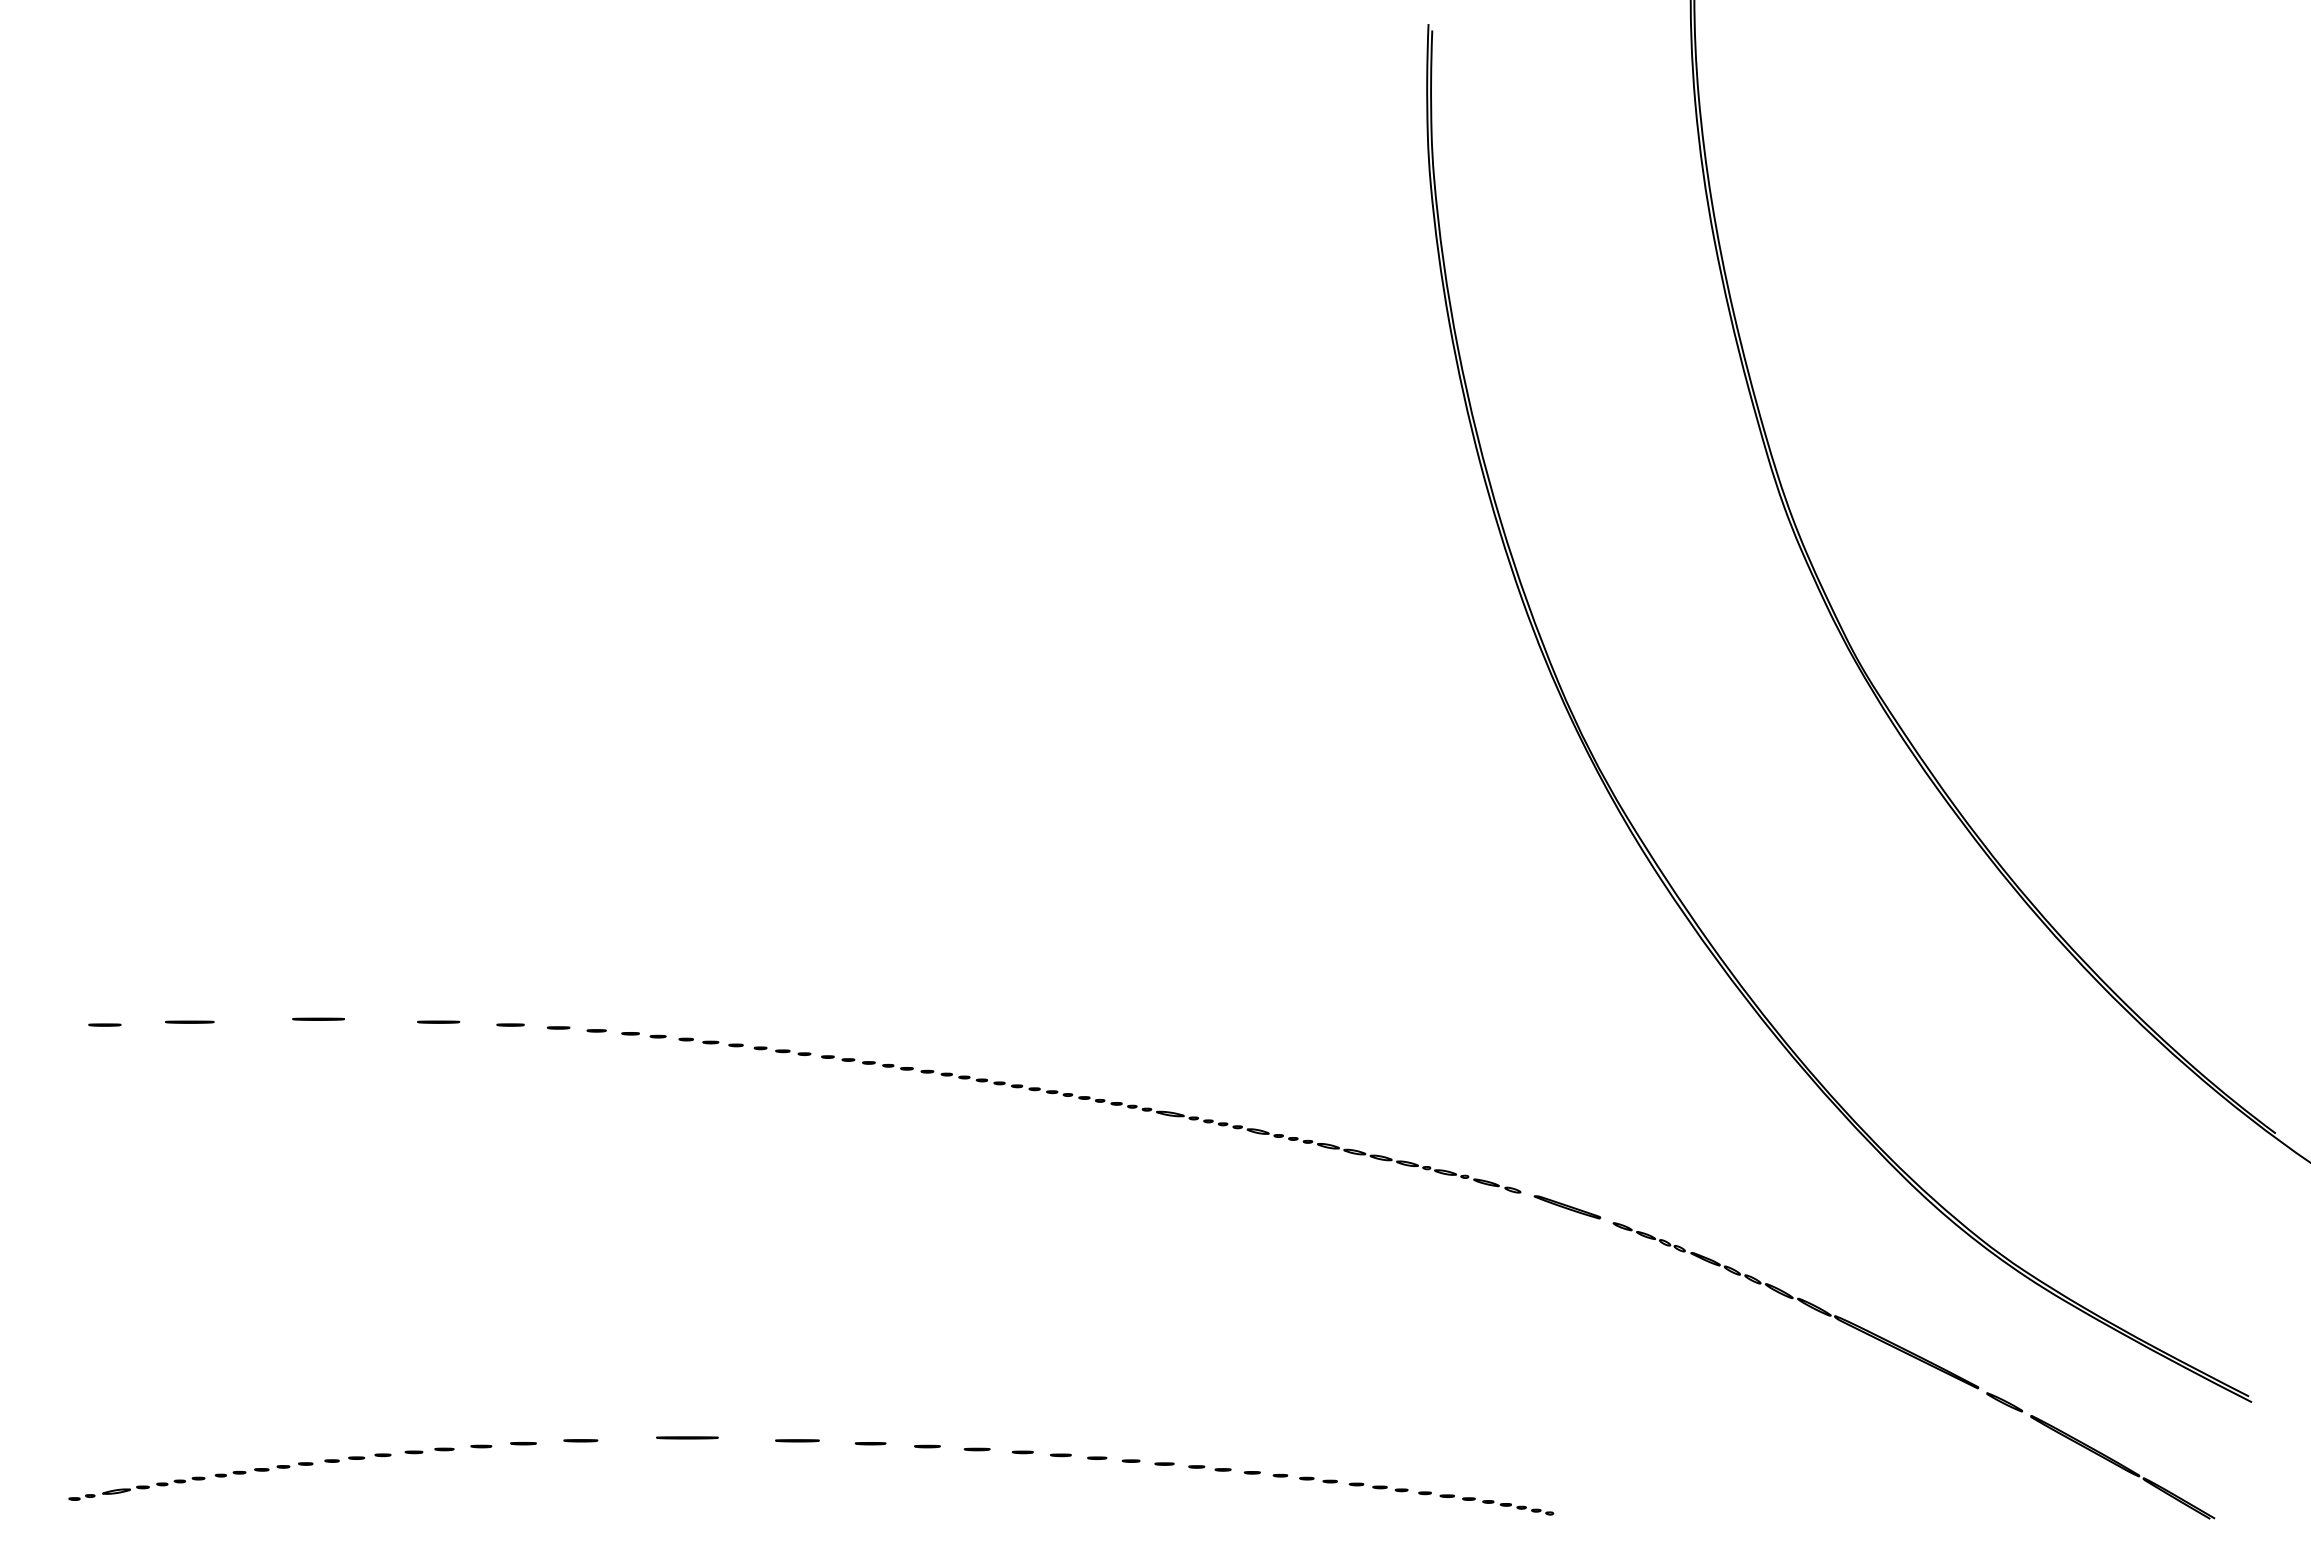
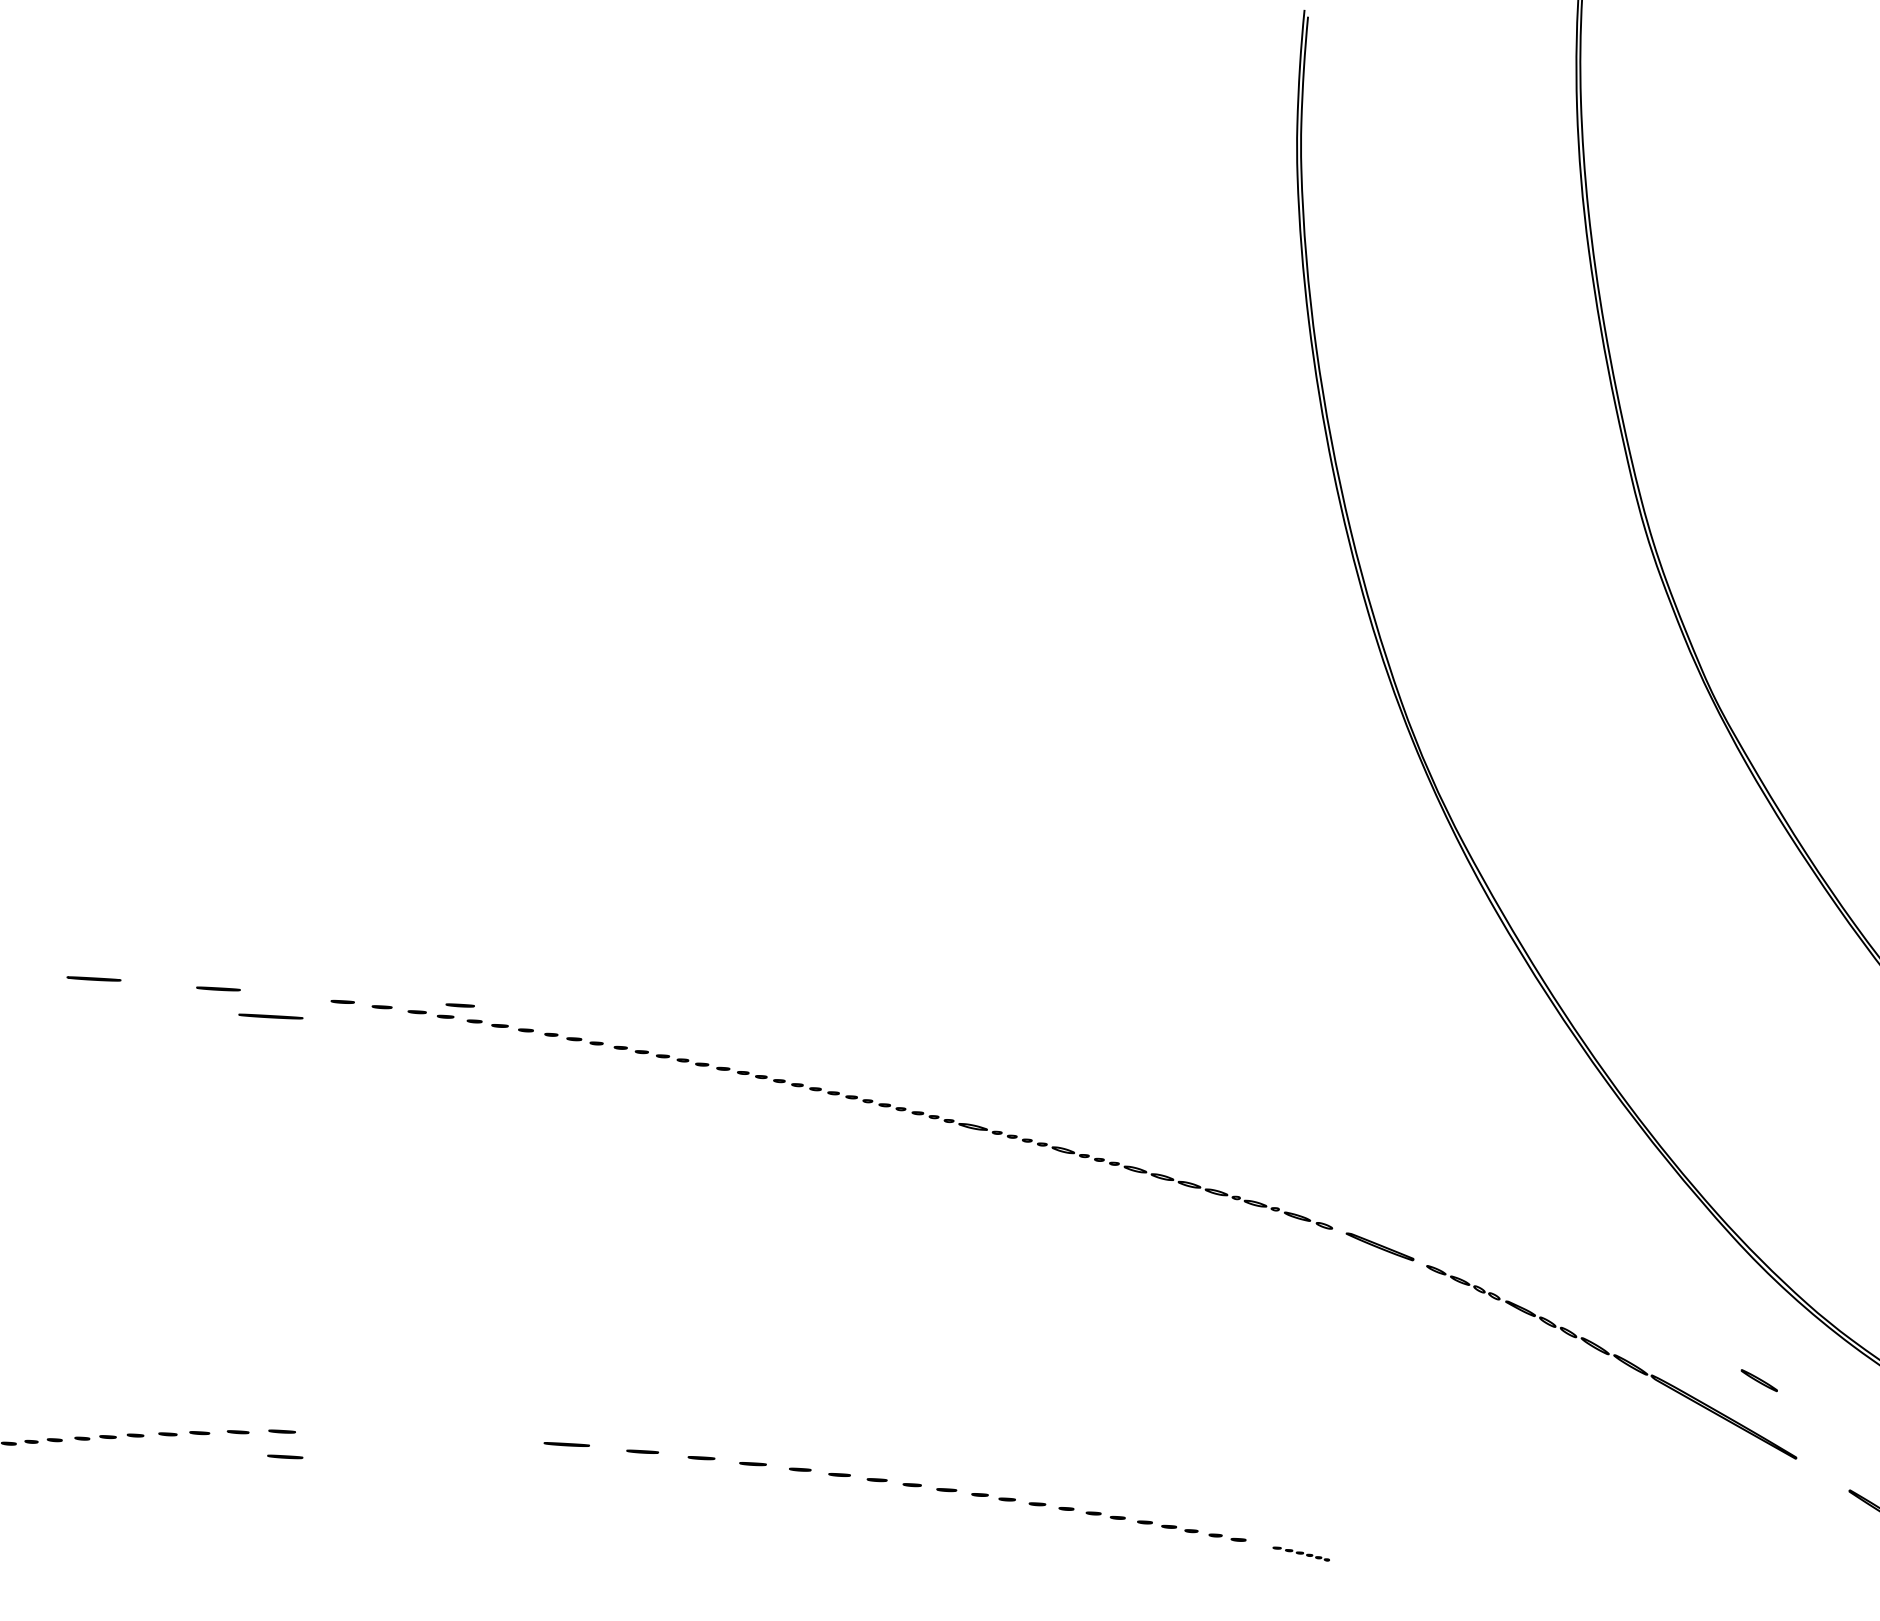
line: (510, 1024) -> (460, 1004), moved
part: (2004, 1402) -> (1759, 1380), moved
line: (687, 1437) -> (271, 1016), moved
line: (580, 1440) -> (284, 1456), moved
part: (1508, 1506) -> (1301, 1554), size x0.6

